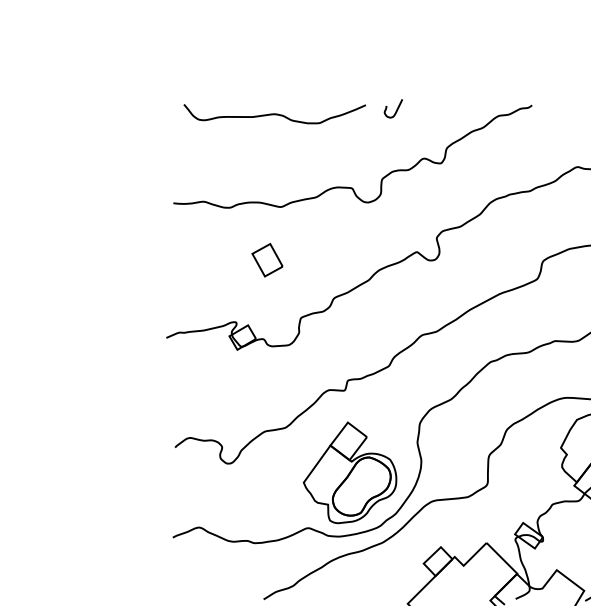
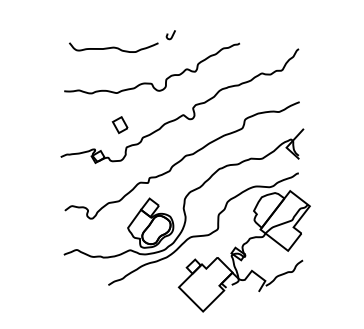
curve: (394, 109) -> (171, 35), moved
part: (265, 261) -> (119, 125), moved

